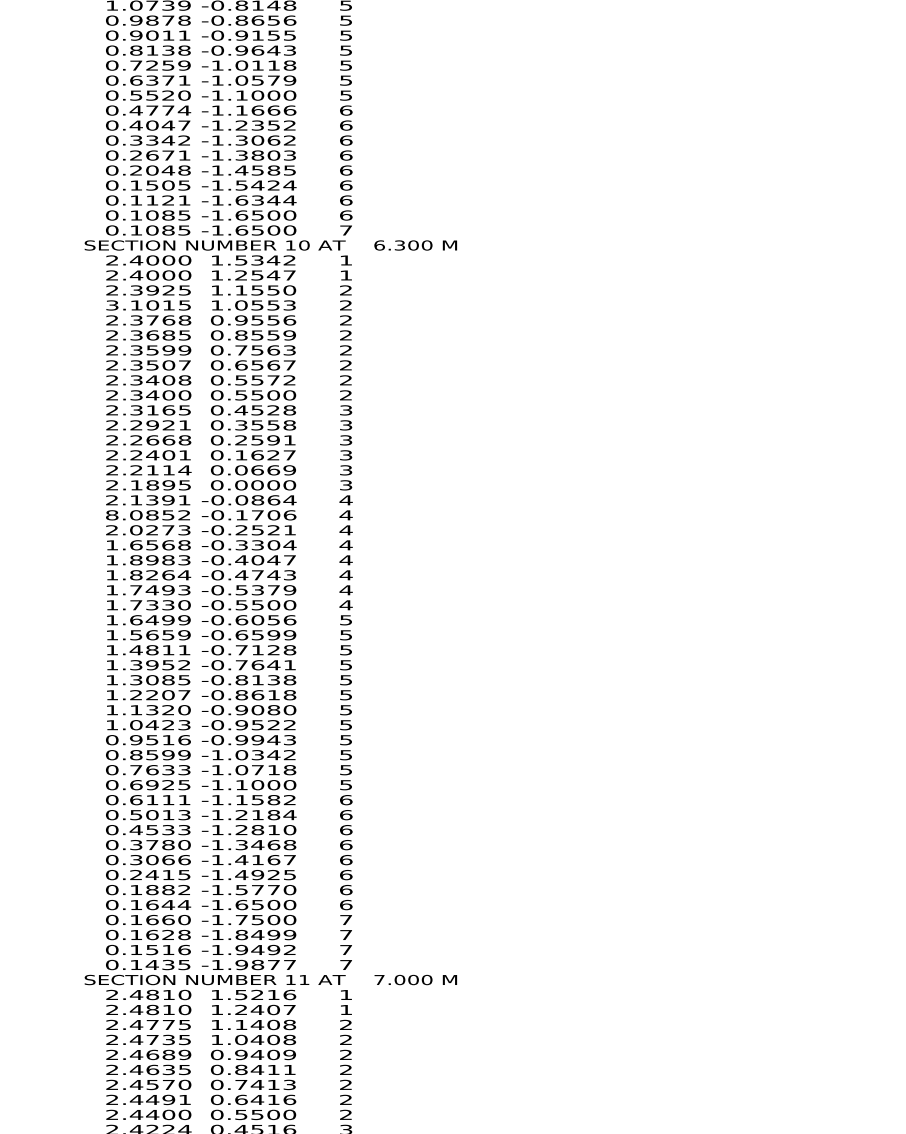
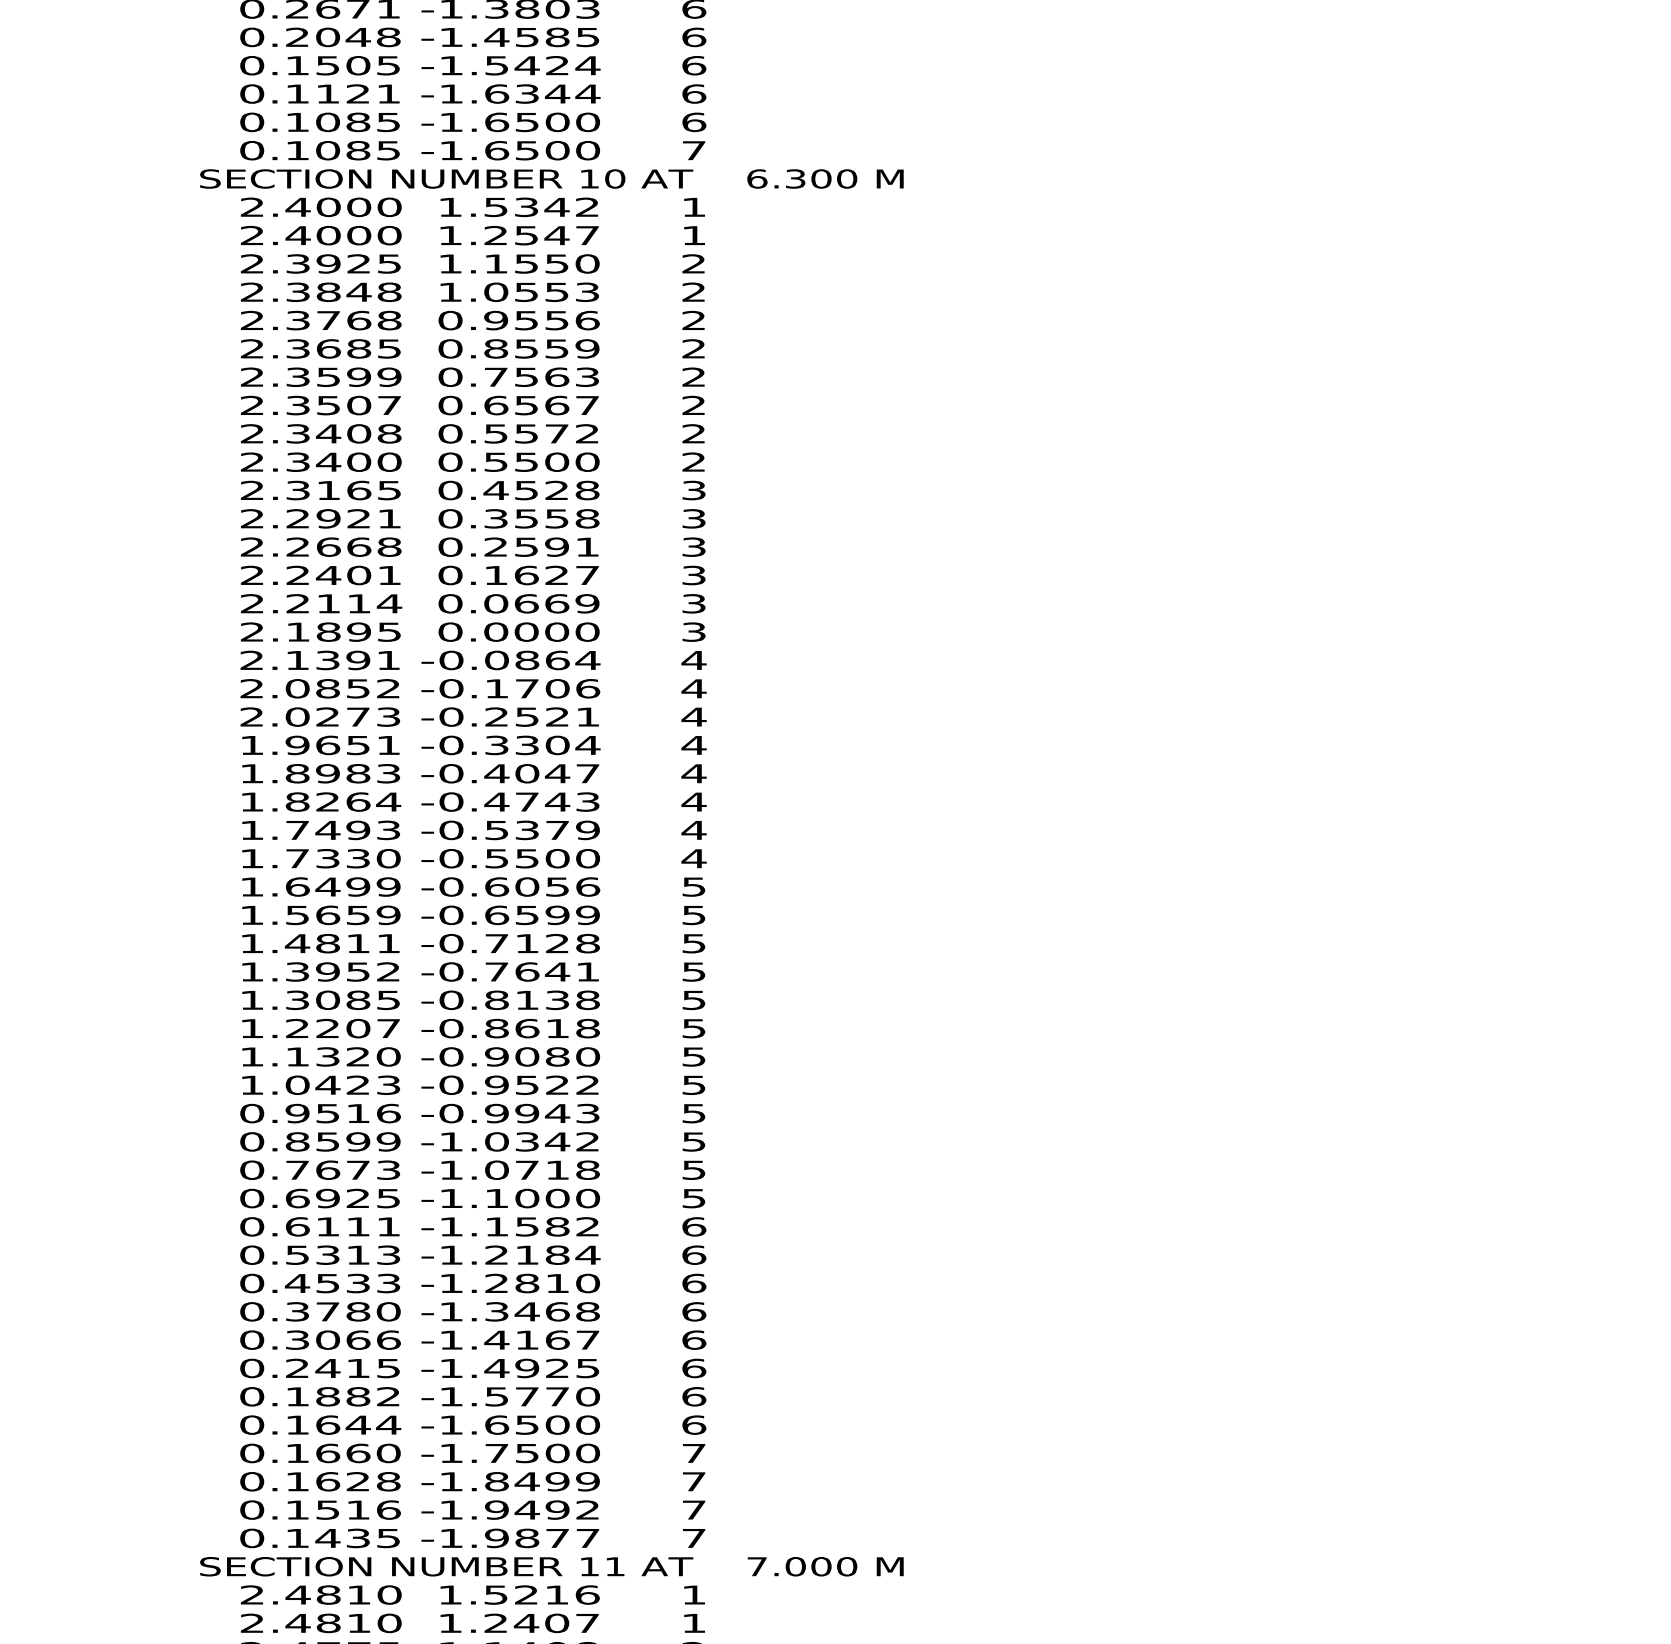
text: (148, 305) -> (320, 292), 3.1015 -> 2.3848
text: (112, 515) -> (252, 689), 8.0852 -> 2.0852
text: (160, 545) -> (343, 745), 1.6568 -> 1.9651
text: (168, 770) -> (358, 1170), 0.7633 -> 0.7673
text: (152, 815) -> (328, 1255), 0.5013 -> 0.5313

